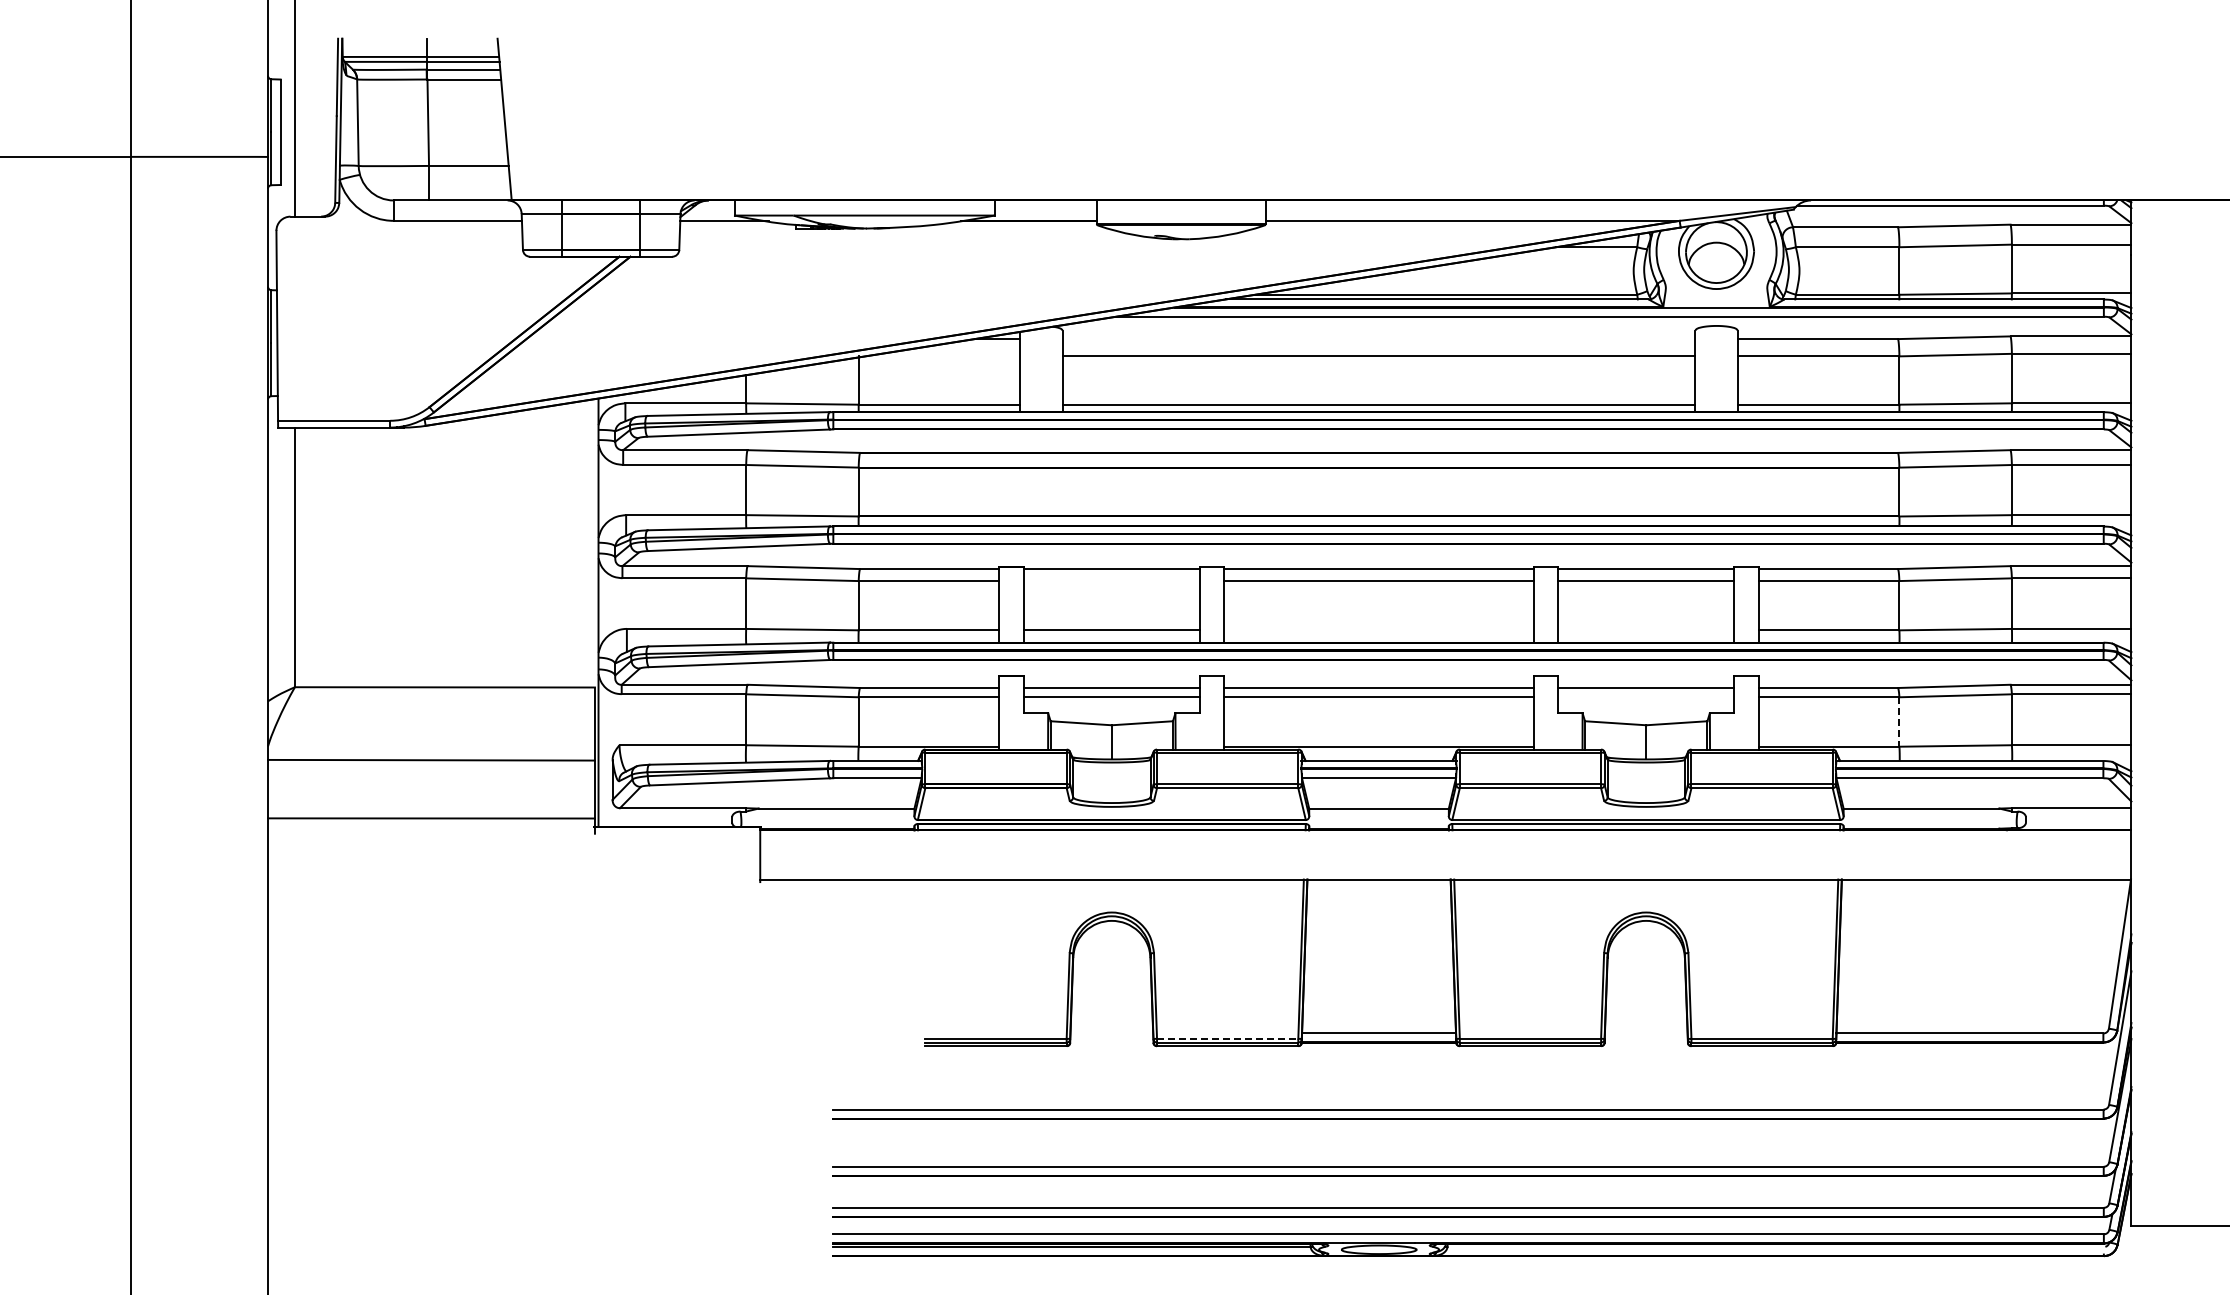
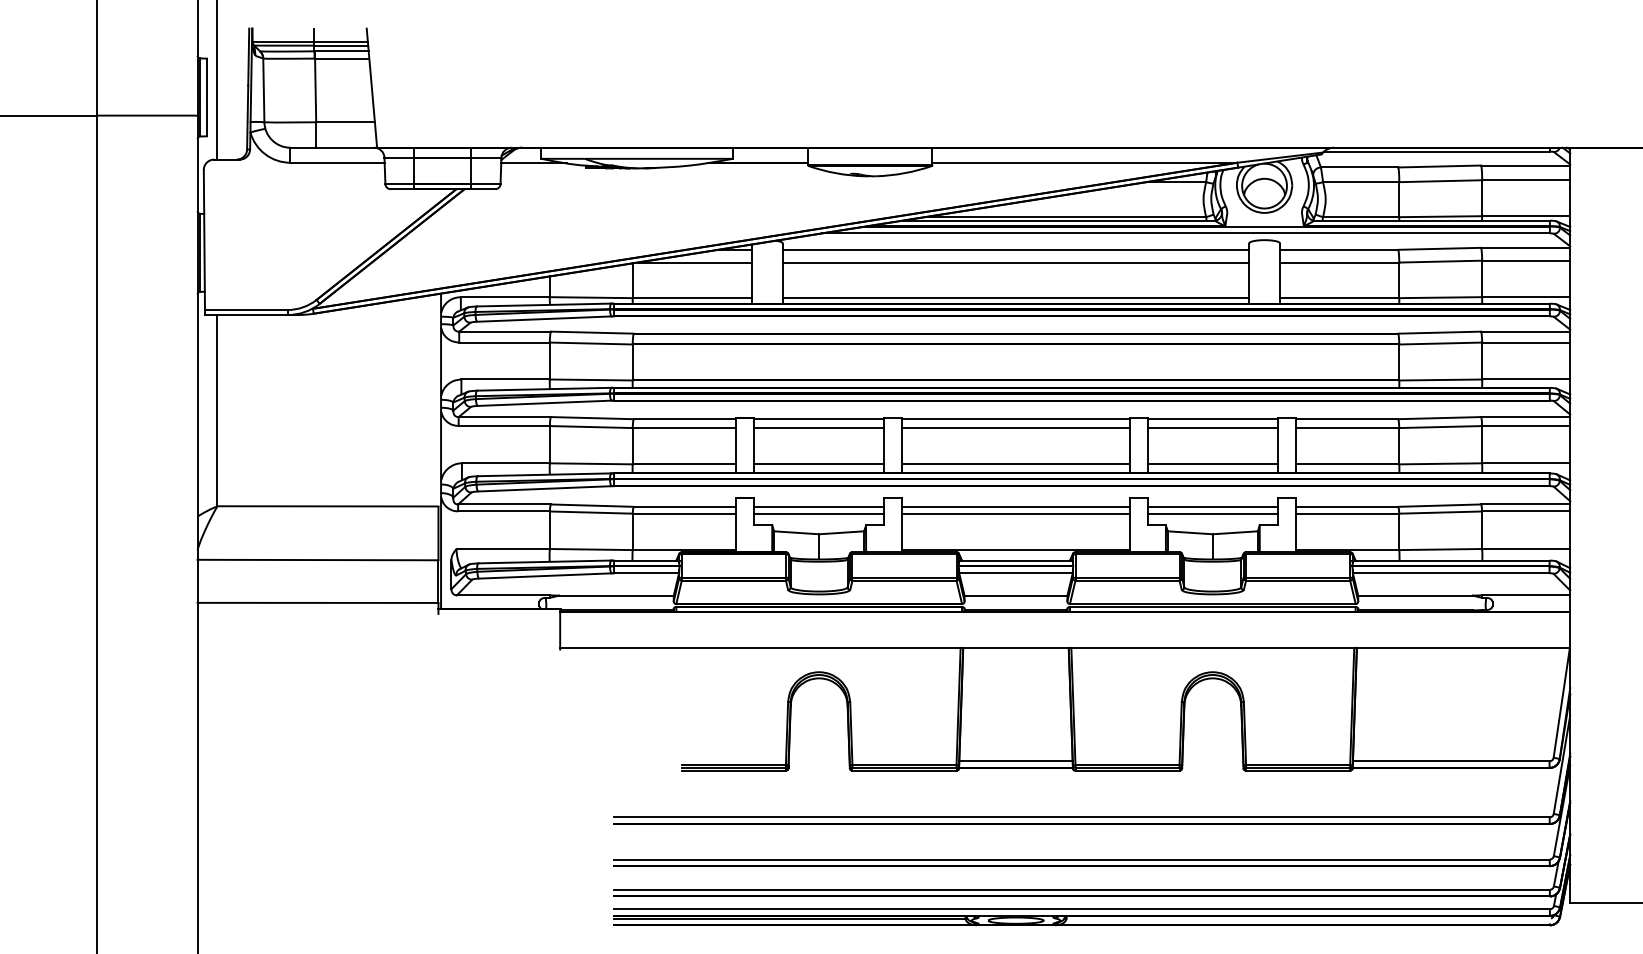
line: (1378, 339) -> (1015, 250), added
line: (942, 356) -> (694, 262), added
line: (1111, 580) -> (818, 427), added
line: (1378, 630) -> (1015, 464), added
line: (1646, 630) -> (1213, 464), added
line: (1646, 697) -> (1213, 513), added
line: (1899, 721) -> (1399, 531), dashed -> solid
line: (1227, 1038) -> (904, 765), dashed -> solid

